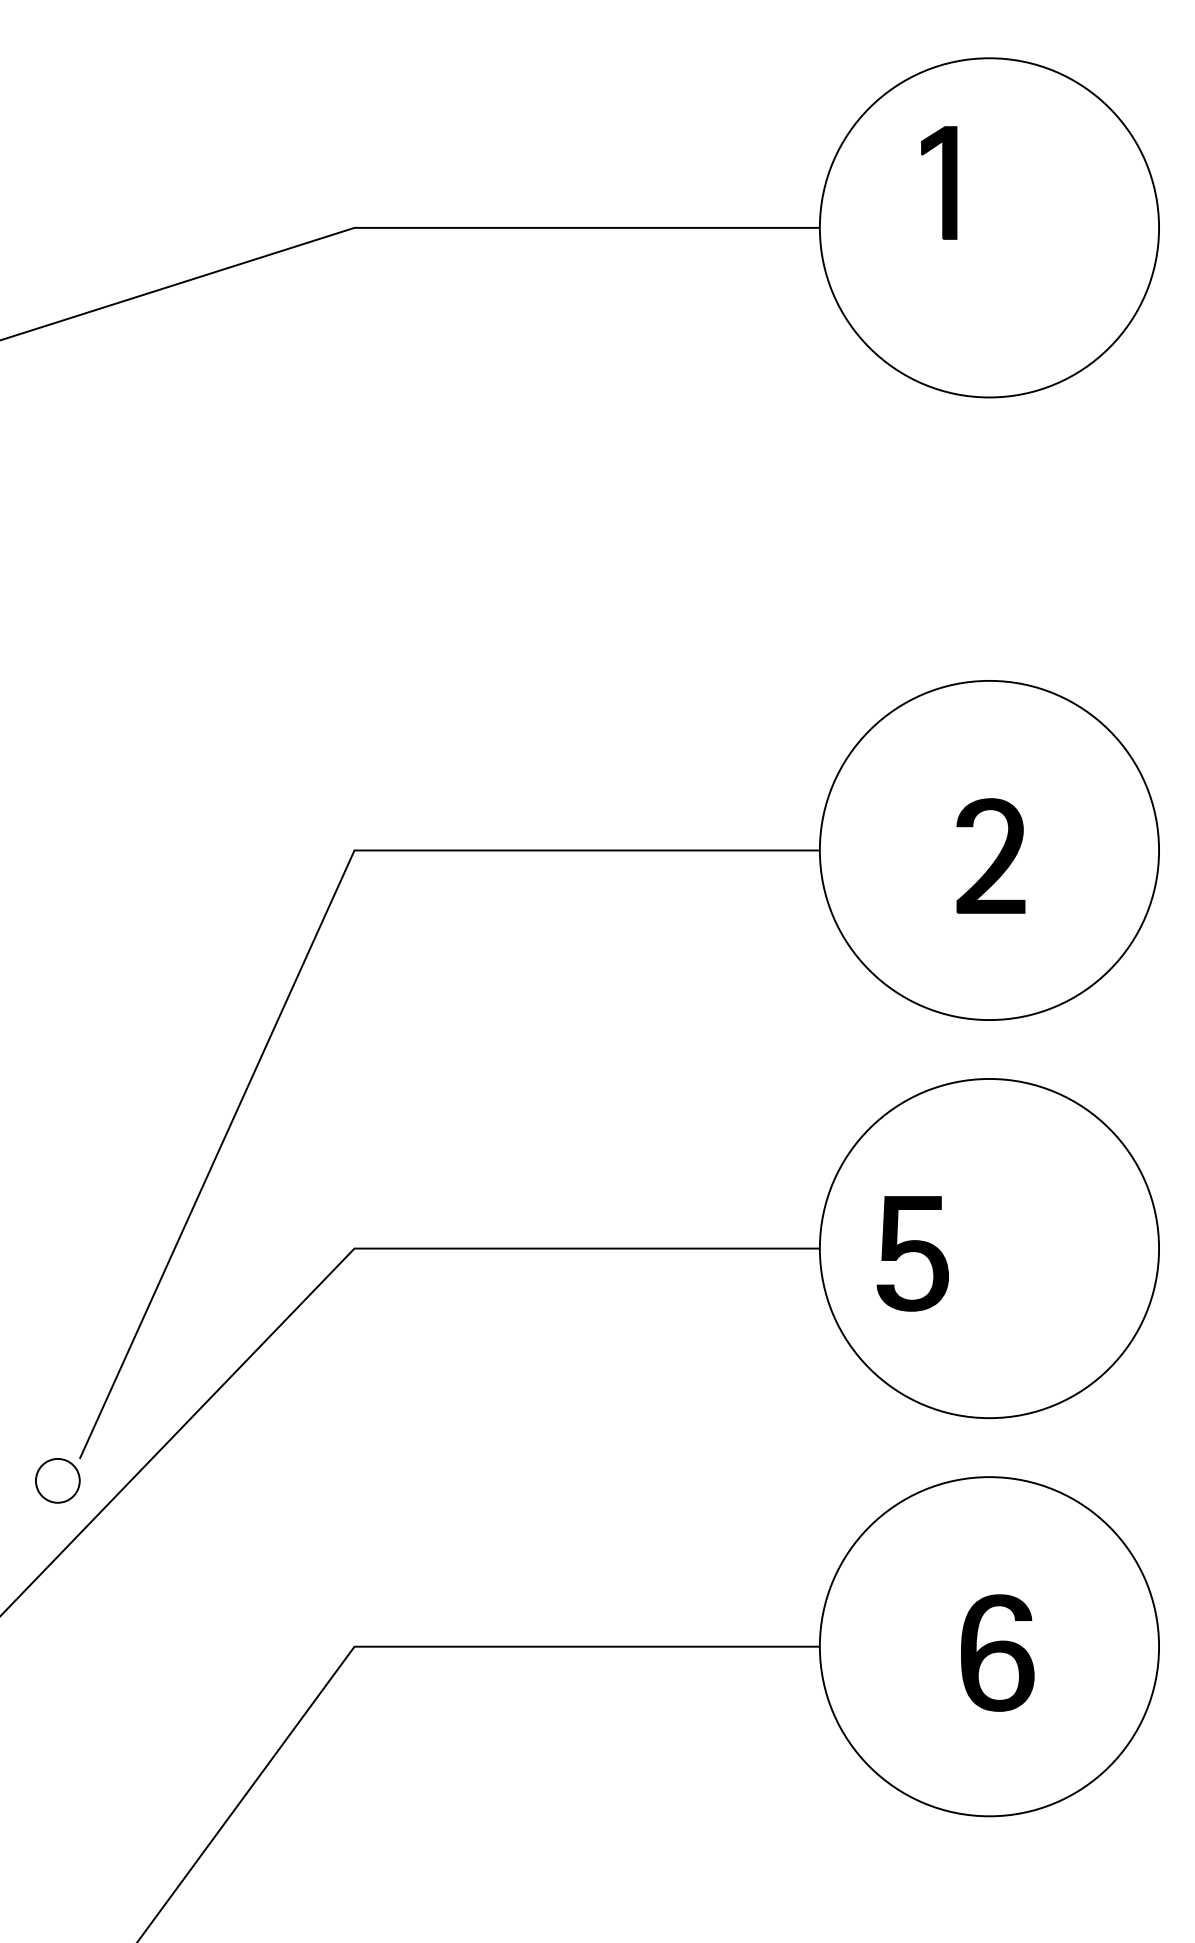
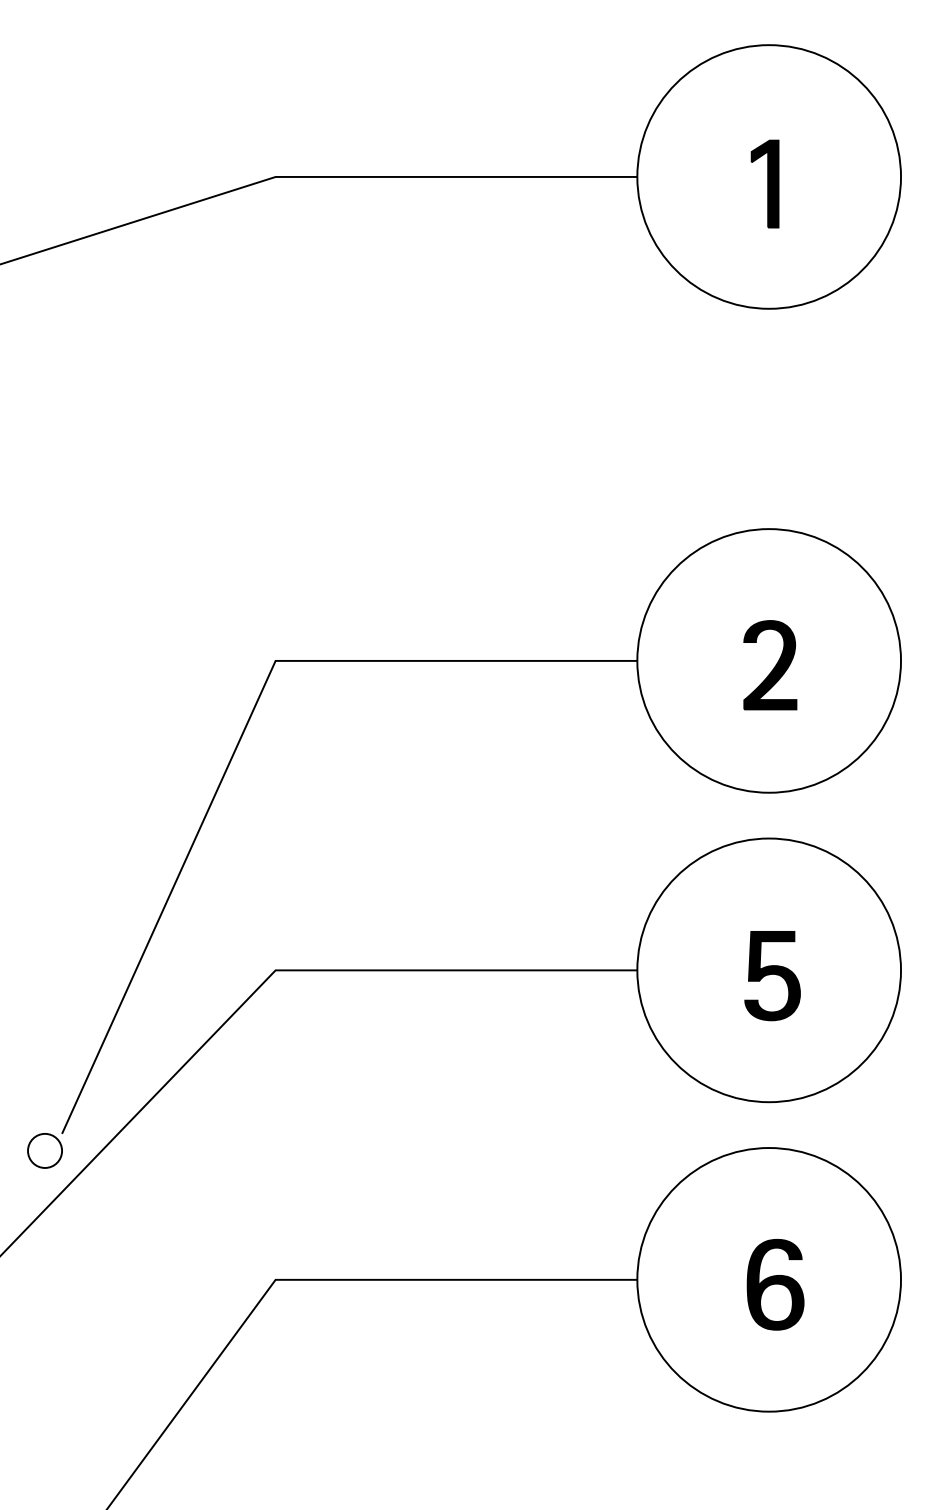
part: (939, 182) -> (765, 183), moved
part: (912, 1253) -> (772, 975), moved

